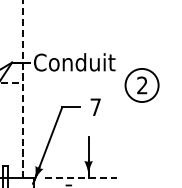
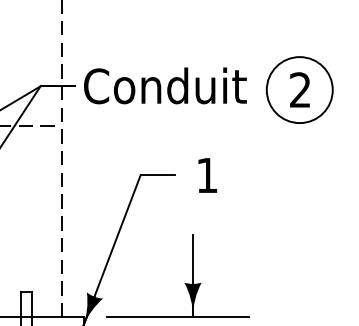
part: (141, 85) -> (298, 90), moved
text: (95, 106) -> (206, 173), 7 -> 1
line: (81, 178) -> (178, 317), dashed -> solid

